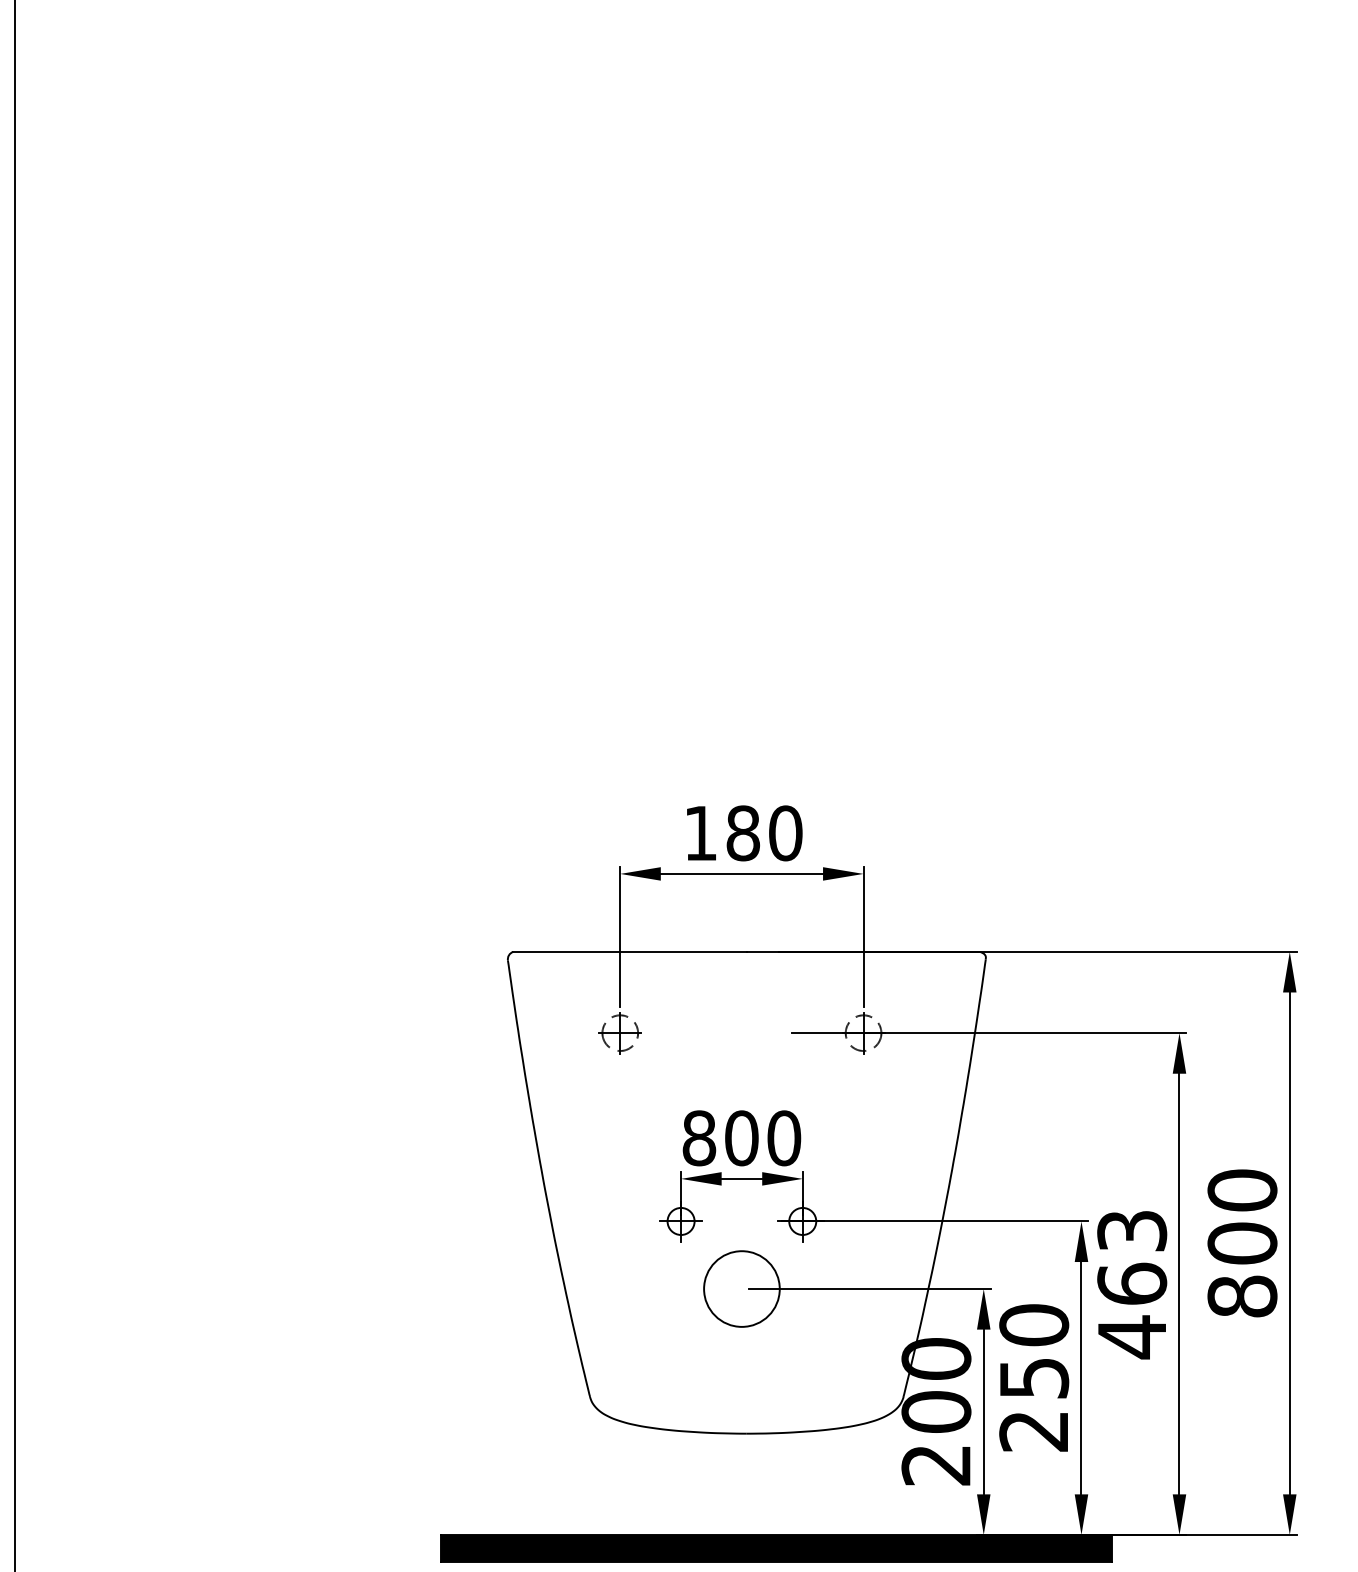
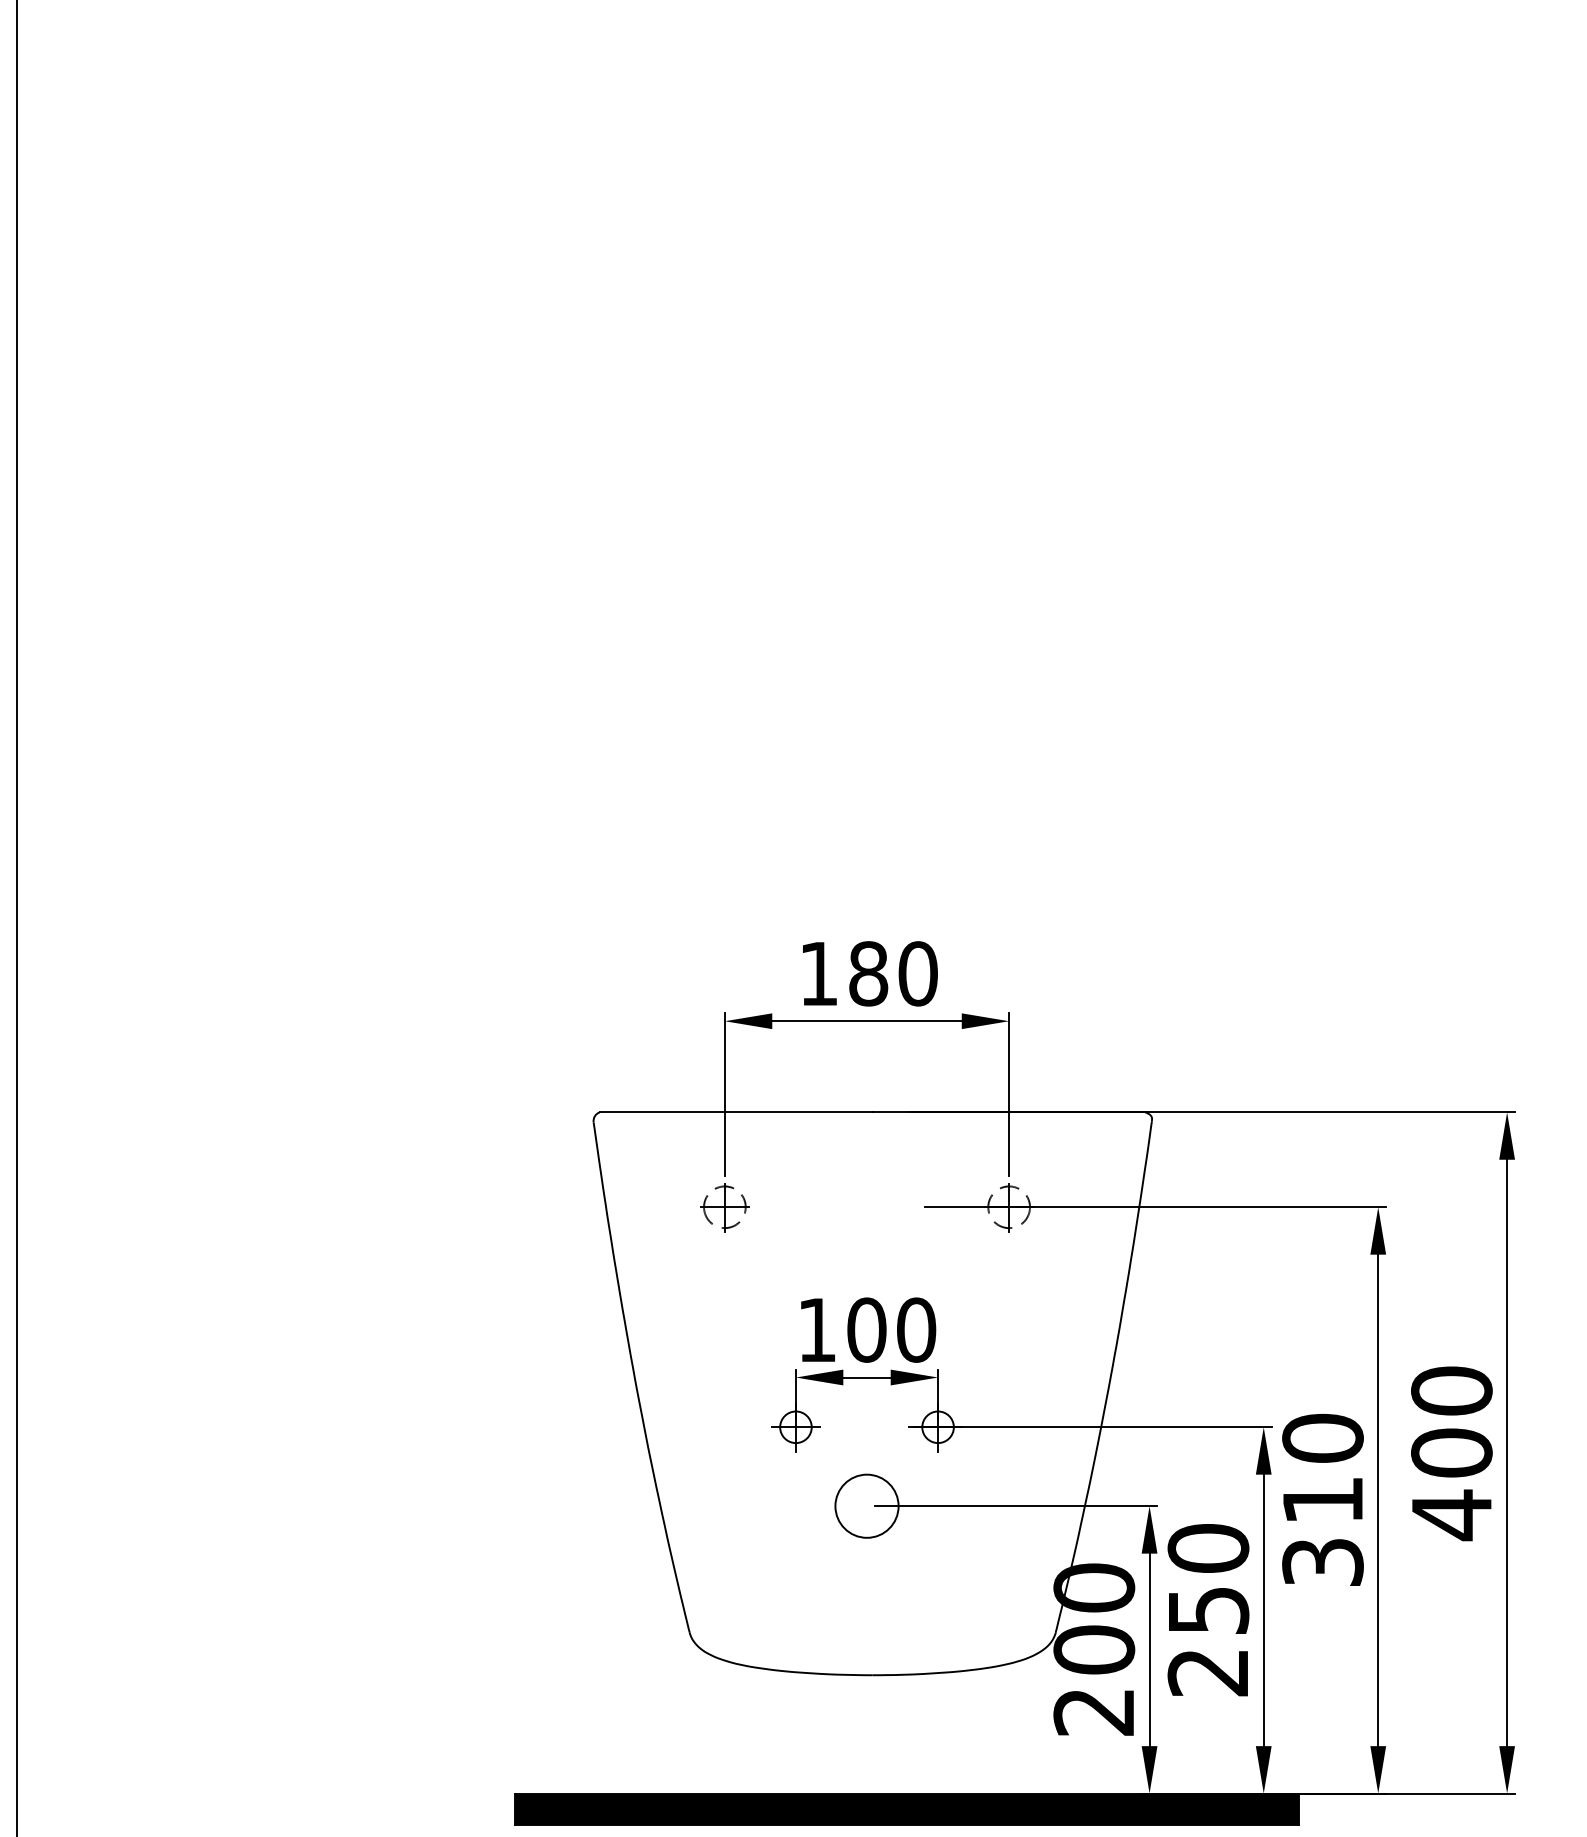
text: (699, 1137) -> (817, 1329), 800 -> 100
text: (1131, 1284) -> (1322, 1500), 463 -> 310
circle: (741, 1288) -> (866, 1505), size x0.71
text: (1242, 1296) -> (1451, 1515), 800 -> 400

